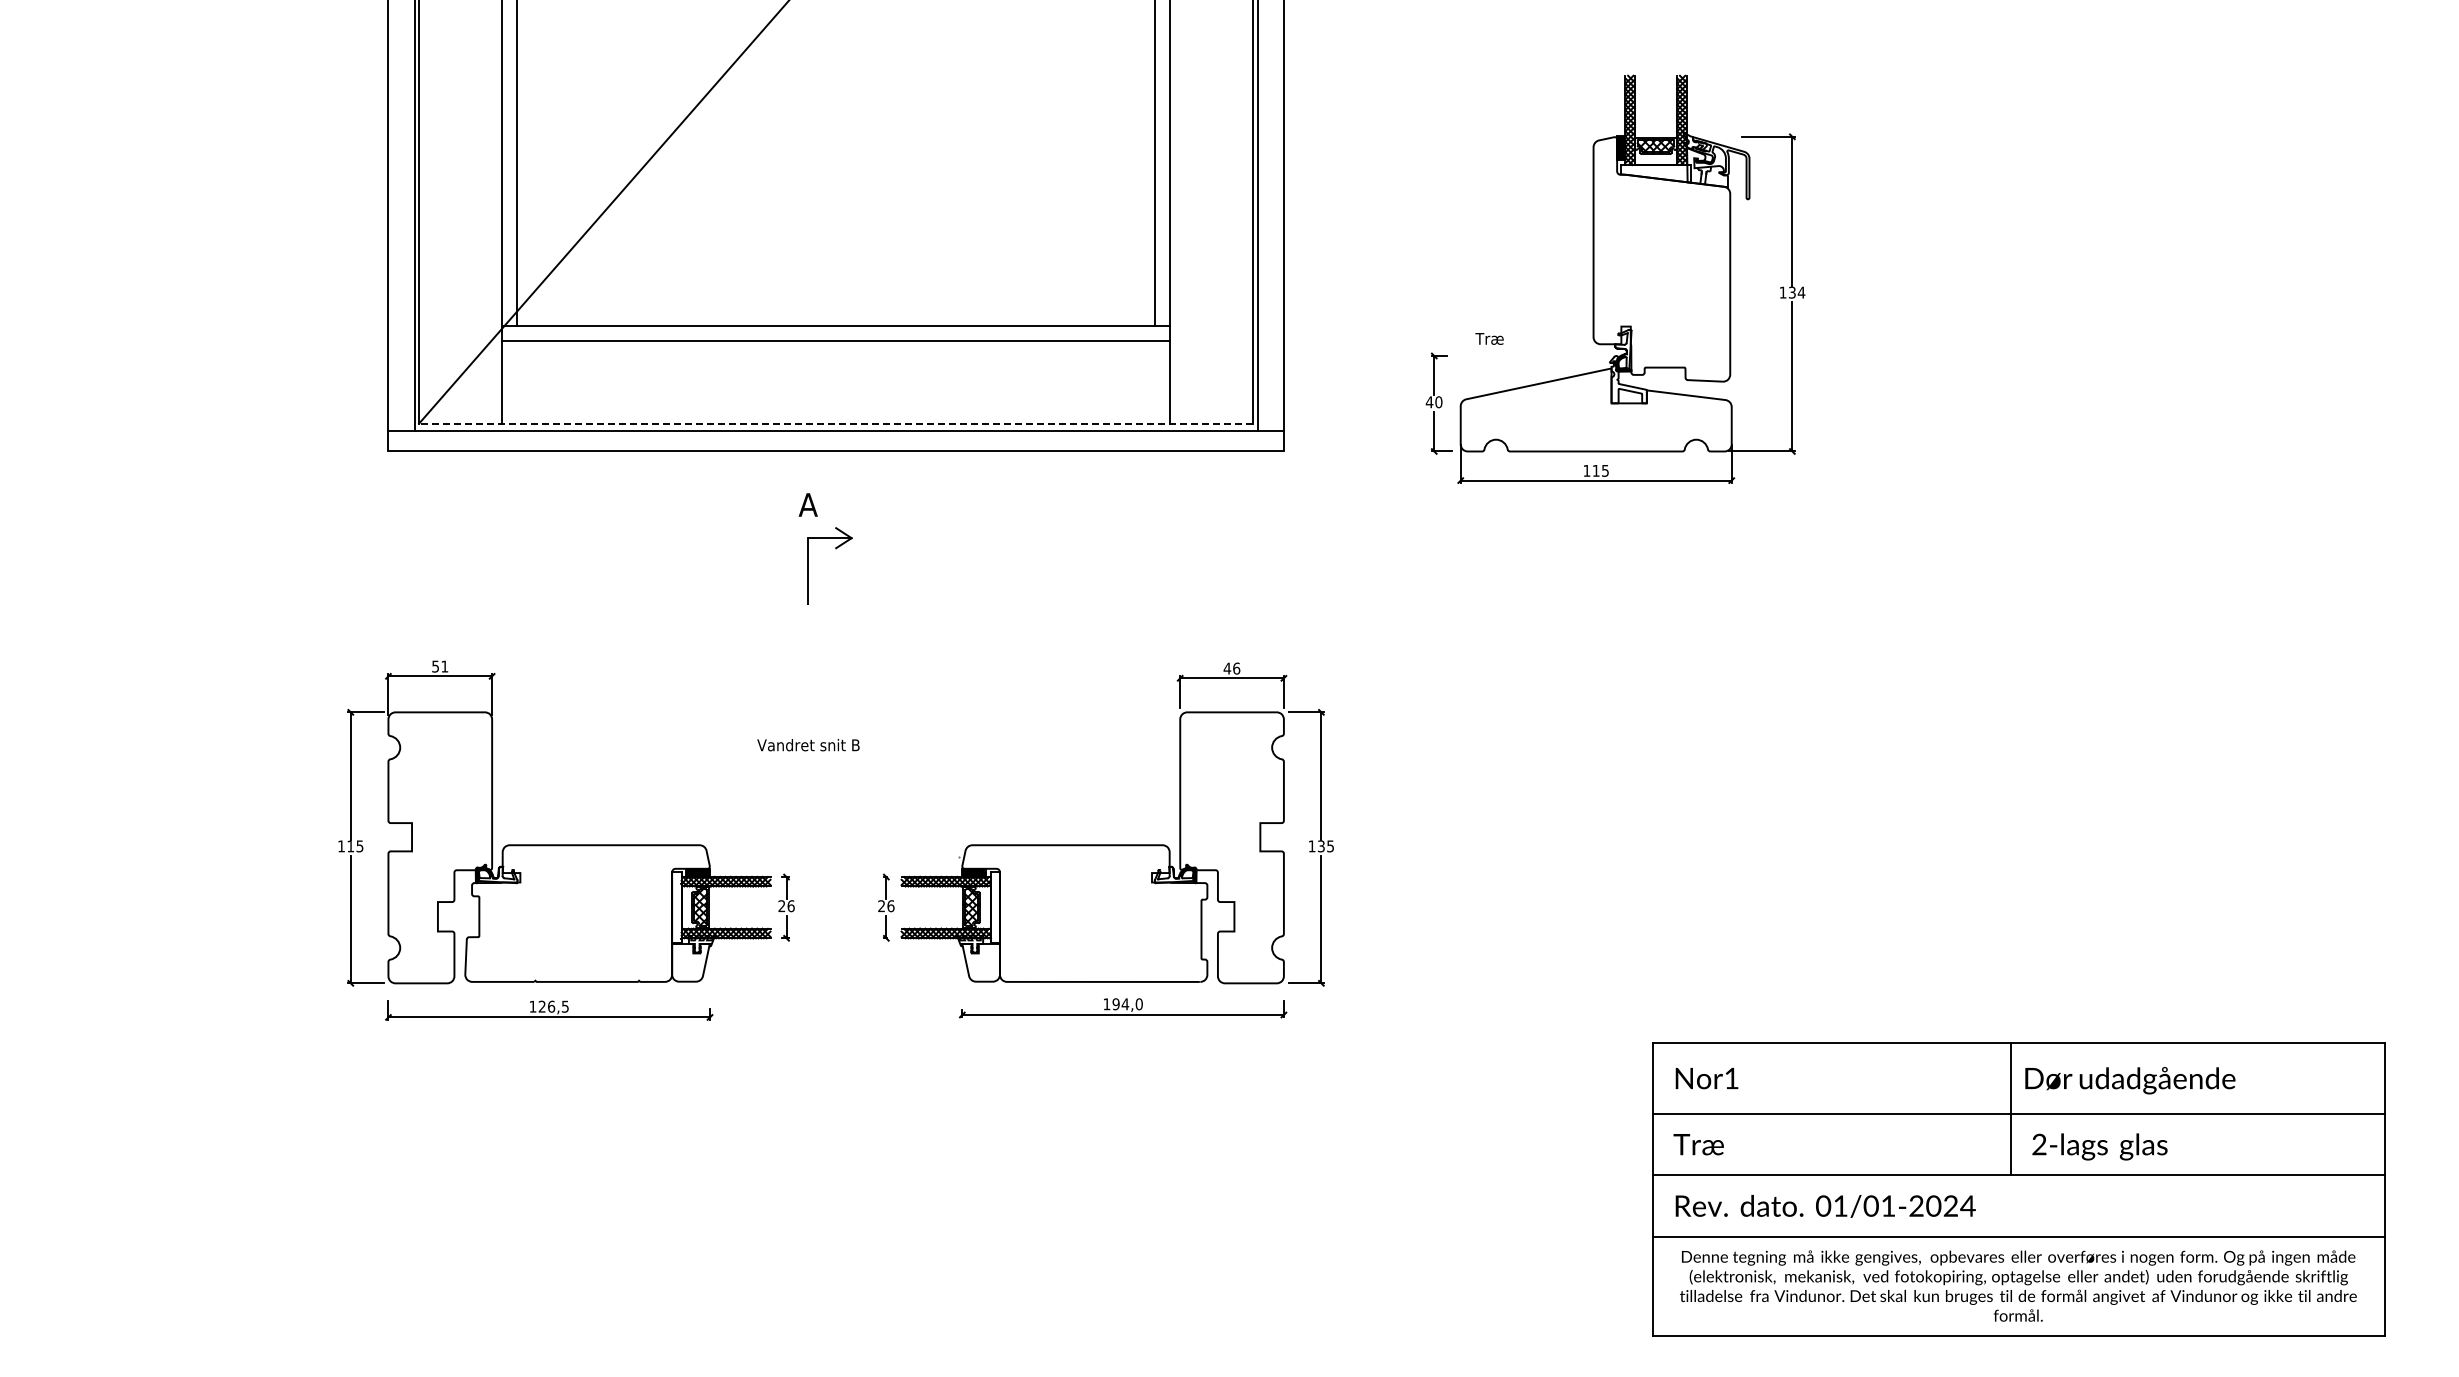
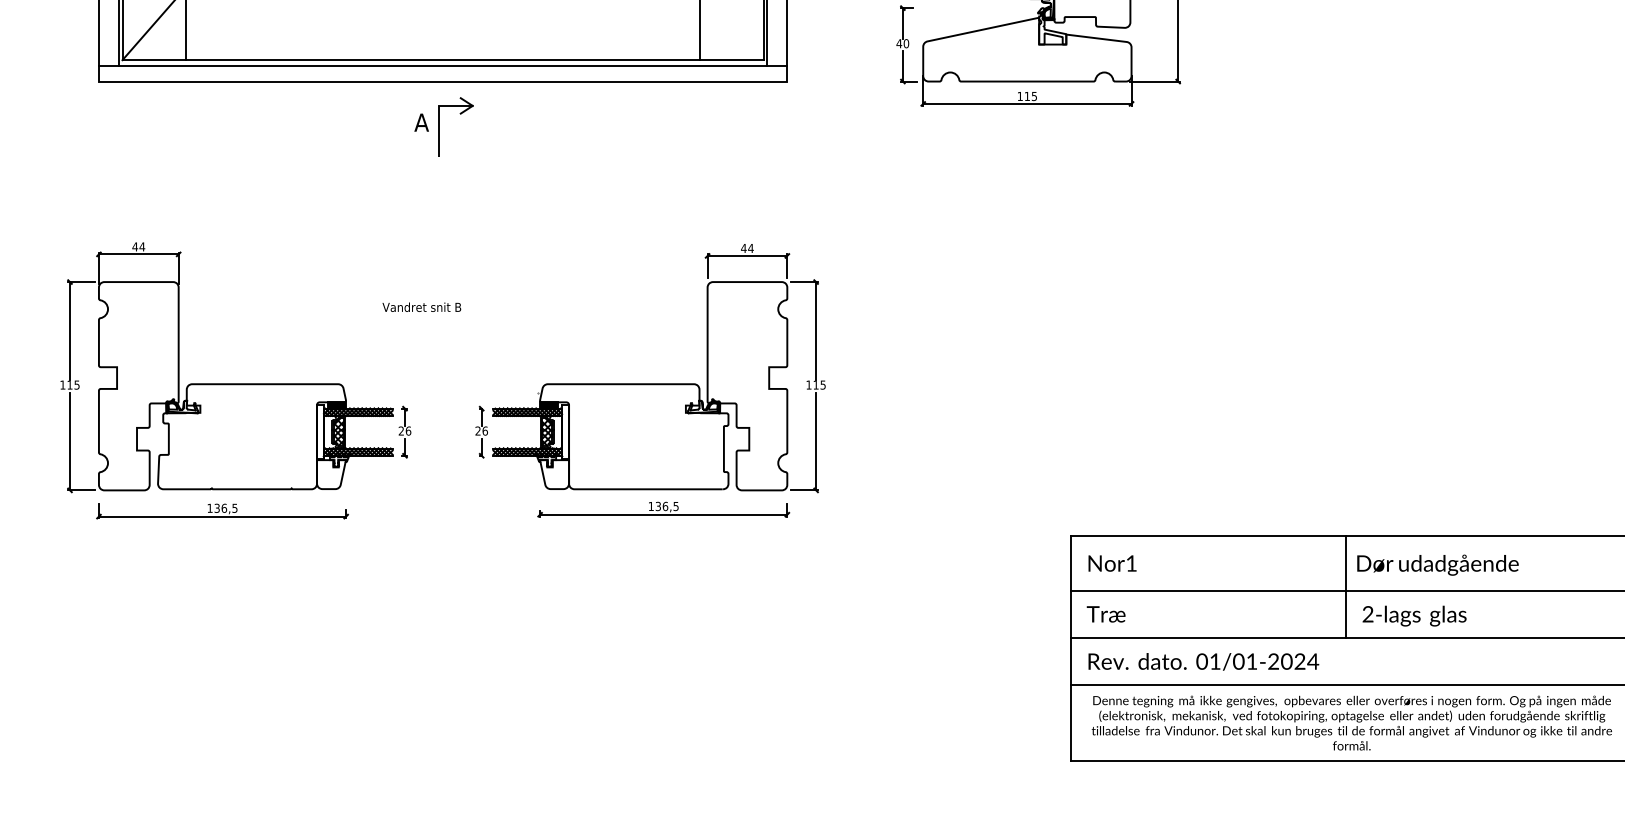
line: (835, 423) -> (442, 60), dashed -> solid
part: (835, 549) -> (460, 114), moved
text: (439, 666) -> (138, 246), 51 -> 44
text: (1236, 668) -> (750, 248), 46 -> 44
text: (1320, 846) -> (815, 385), 135 -> 115
text: (1127, 1004) -> (667, 506), 194,0 -> 136,5
text: (541, 1006) -> (216, 508), 126,5 -> 136,5

